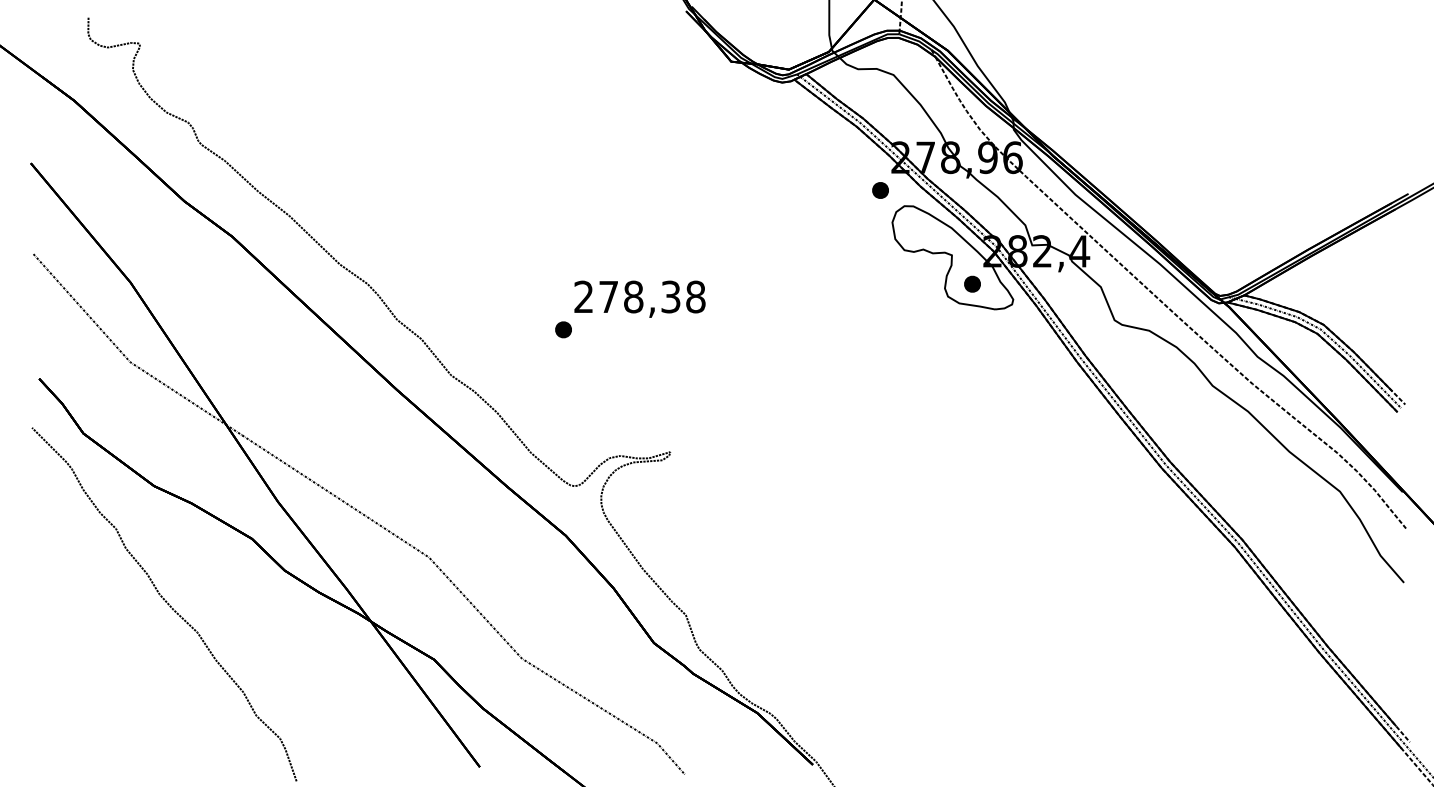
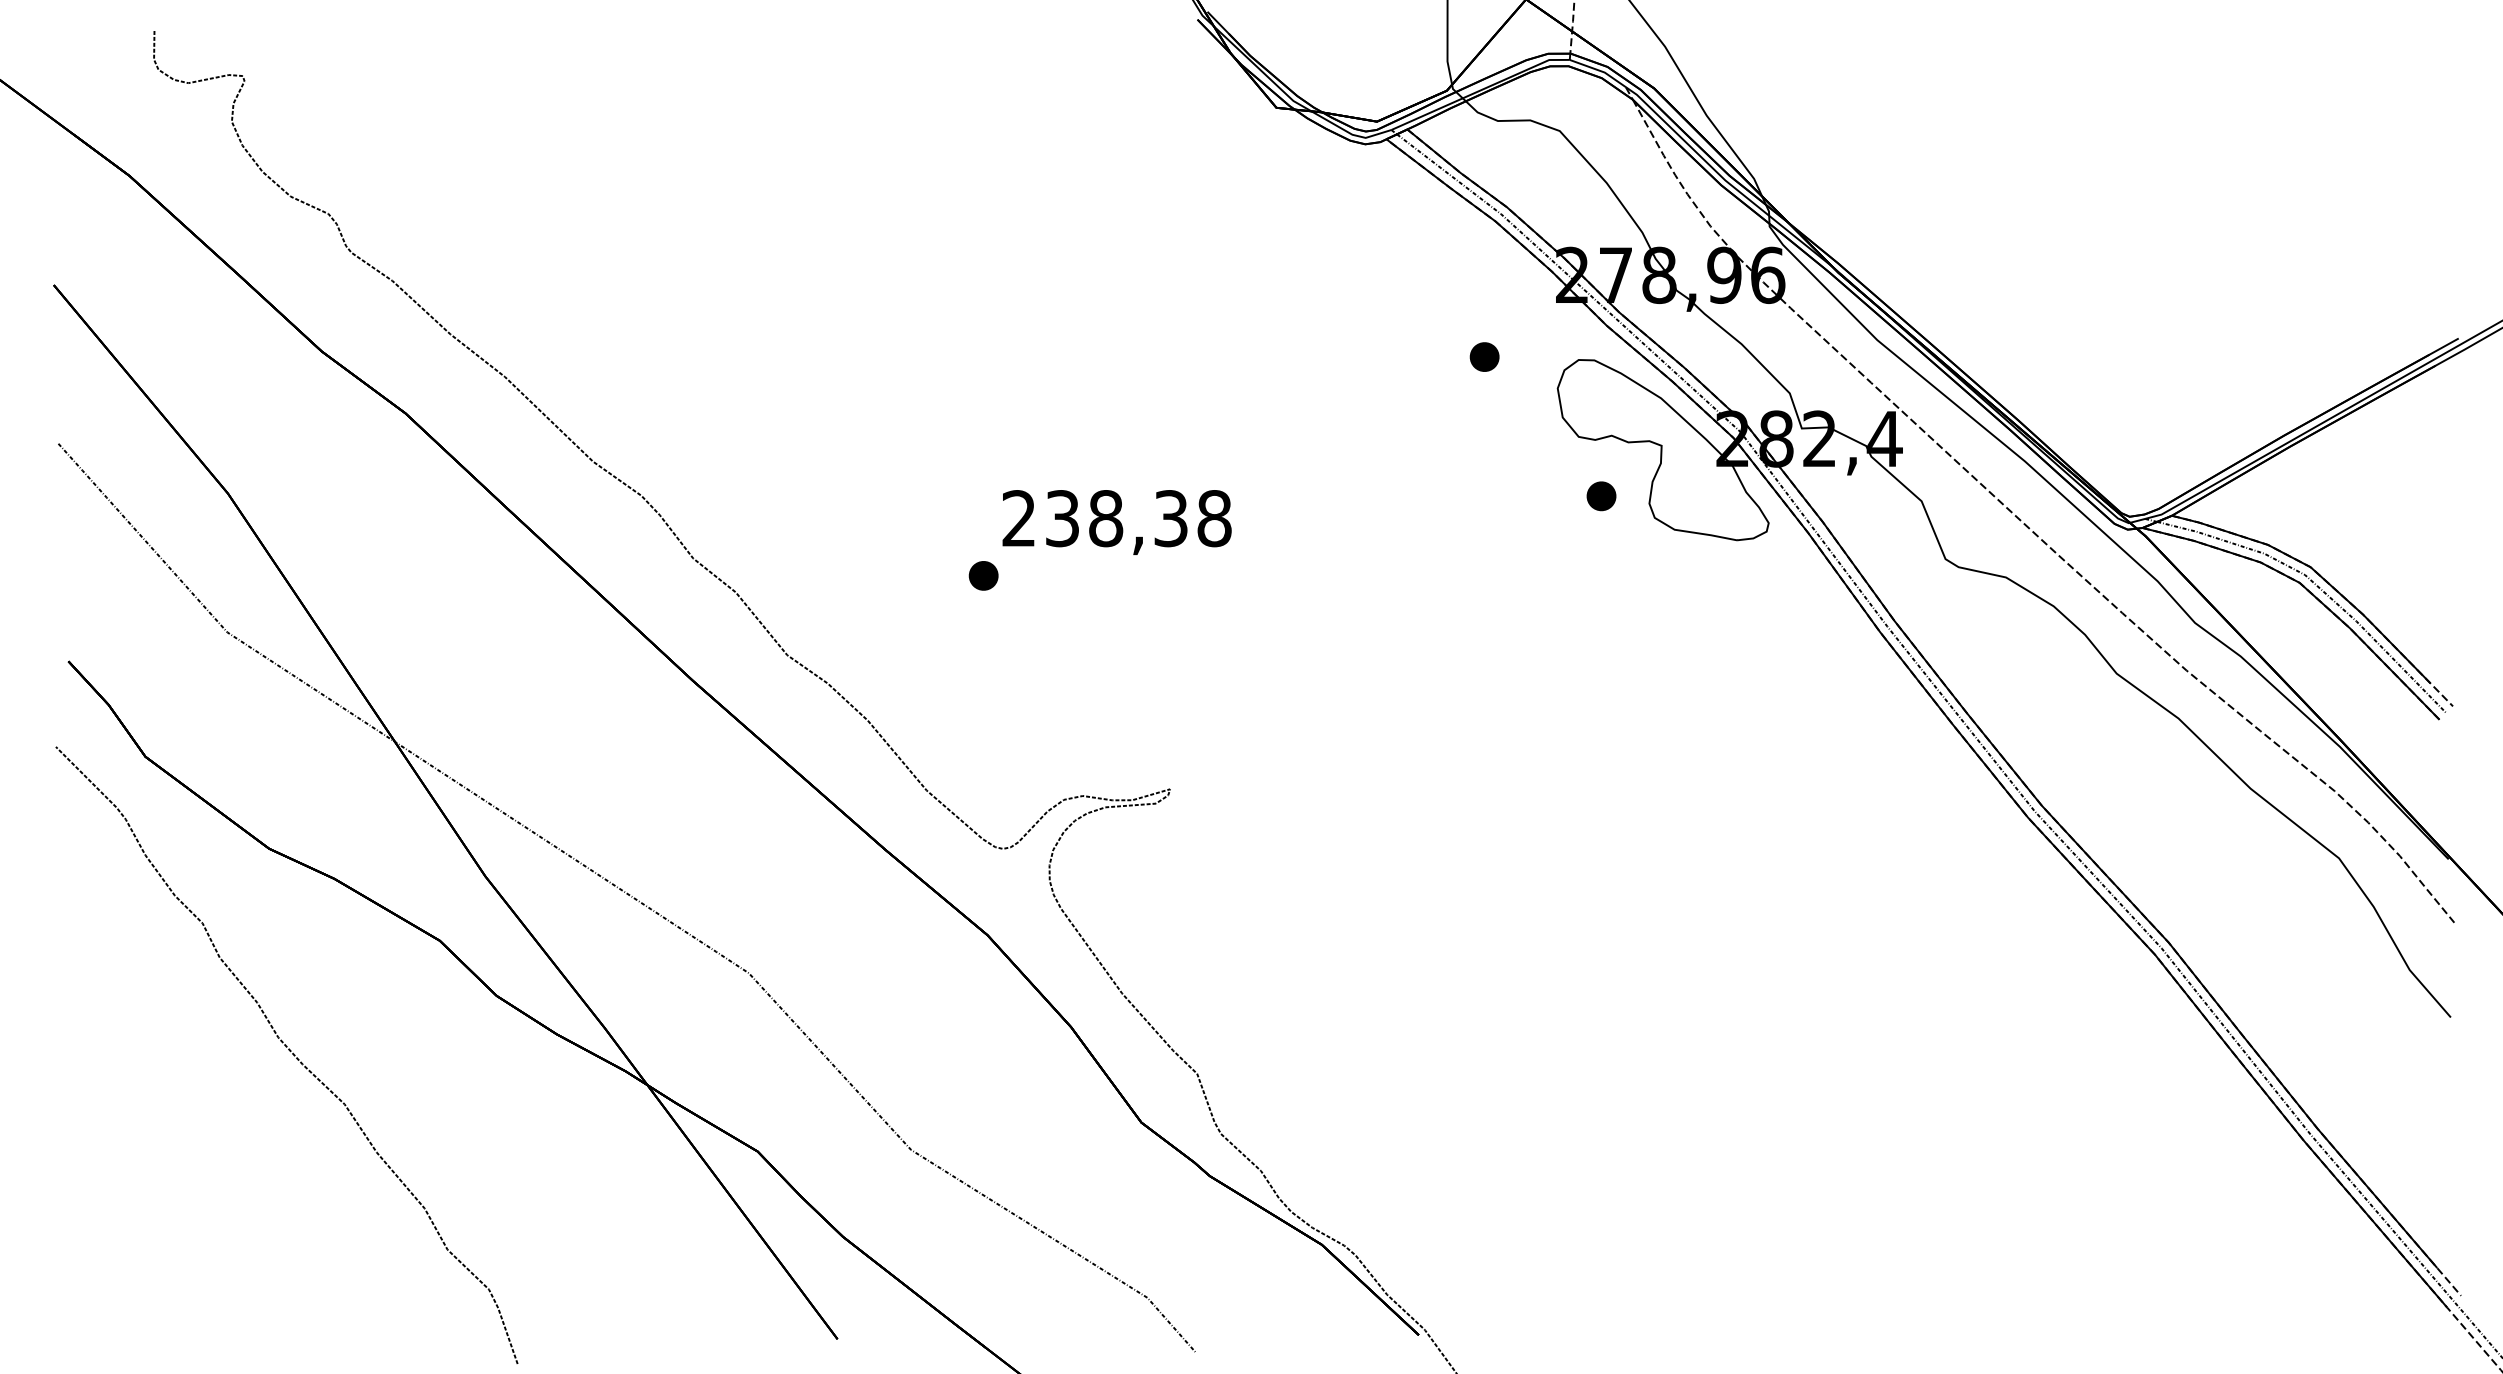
part: (880, 190) -> (1484, 357), moved
part: (972, 283) -> (1601, 494), moved
text: (608, 296) -> (1062, 517), 278,38 -> 238,38

